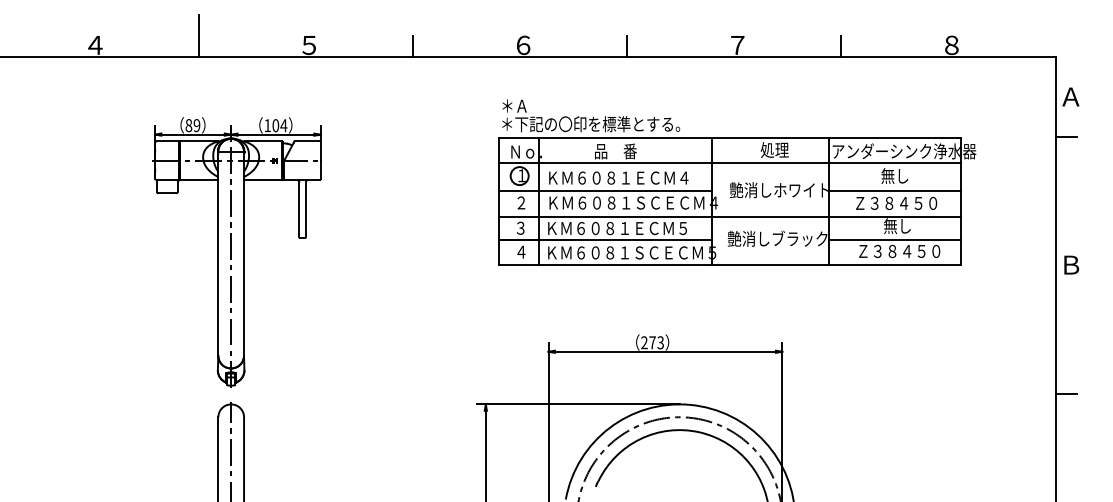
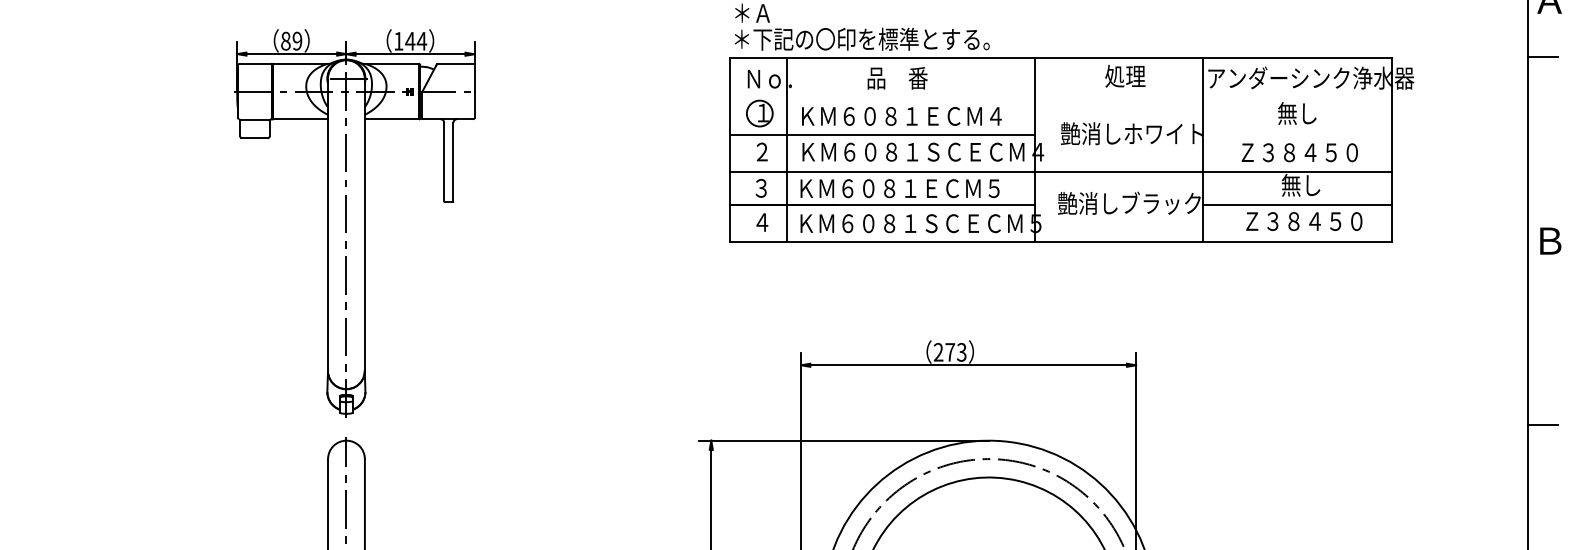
text: (275, 125) -> (409, 41), 104 -> 144
line: (729, 163) -> (1060, 95), removed
line: (894, 191) -> (1296, 135), removed

